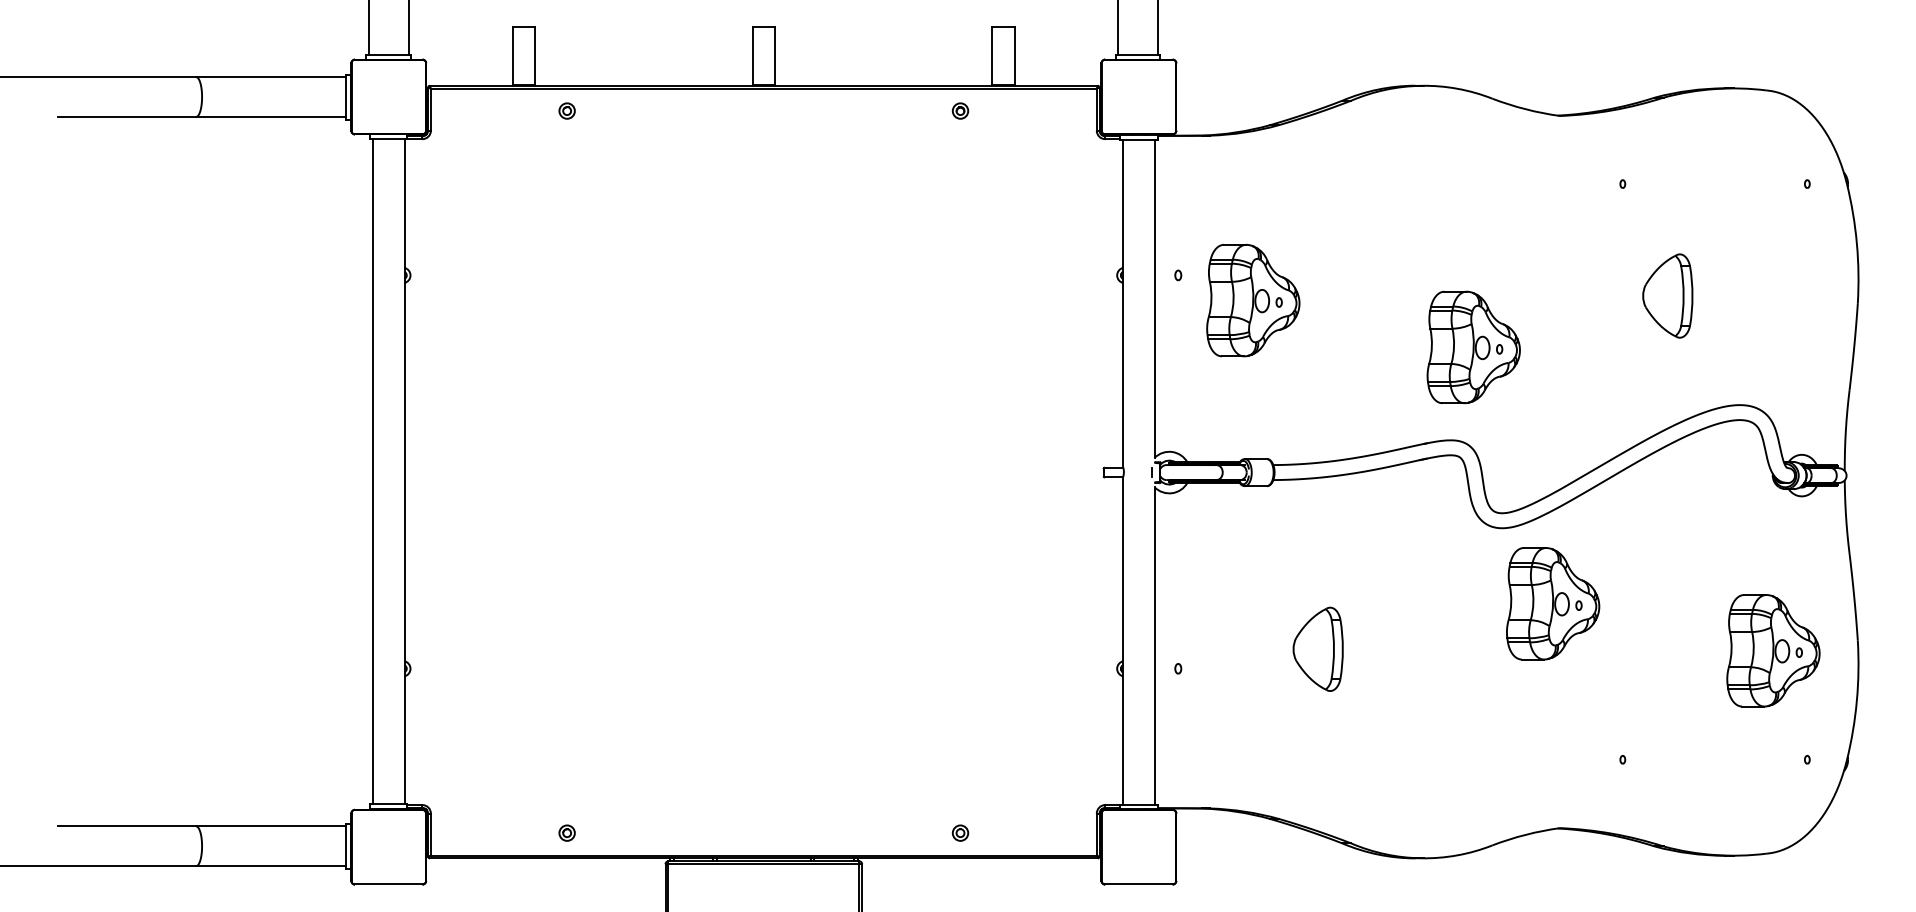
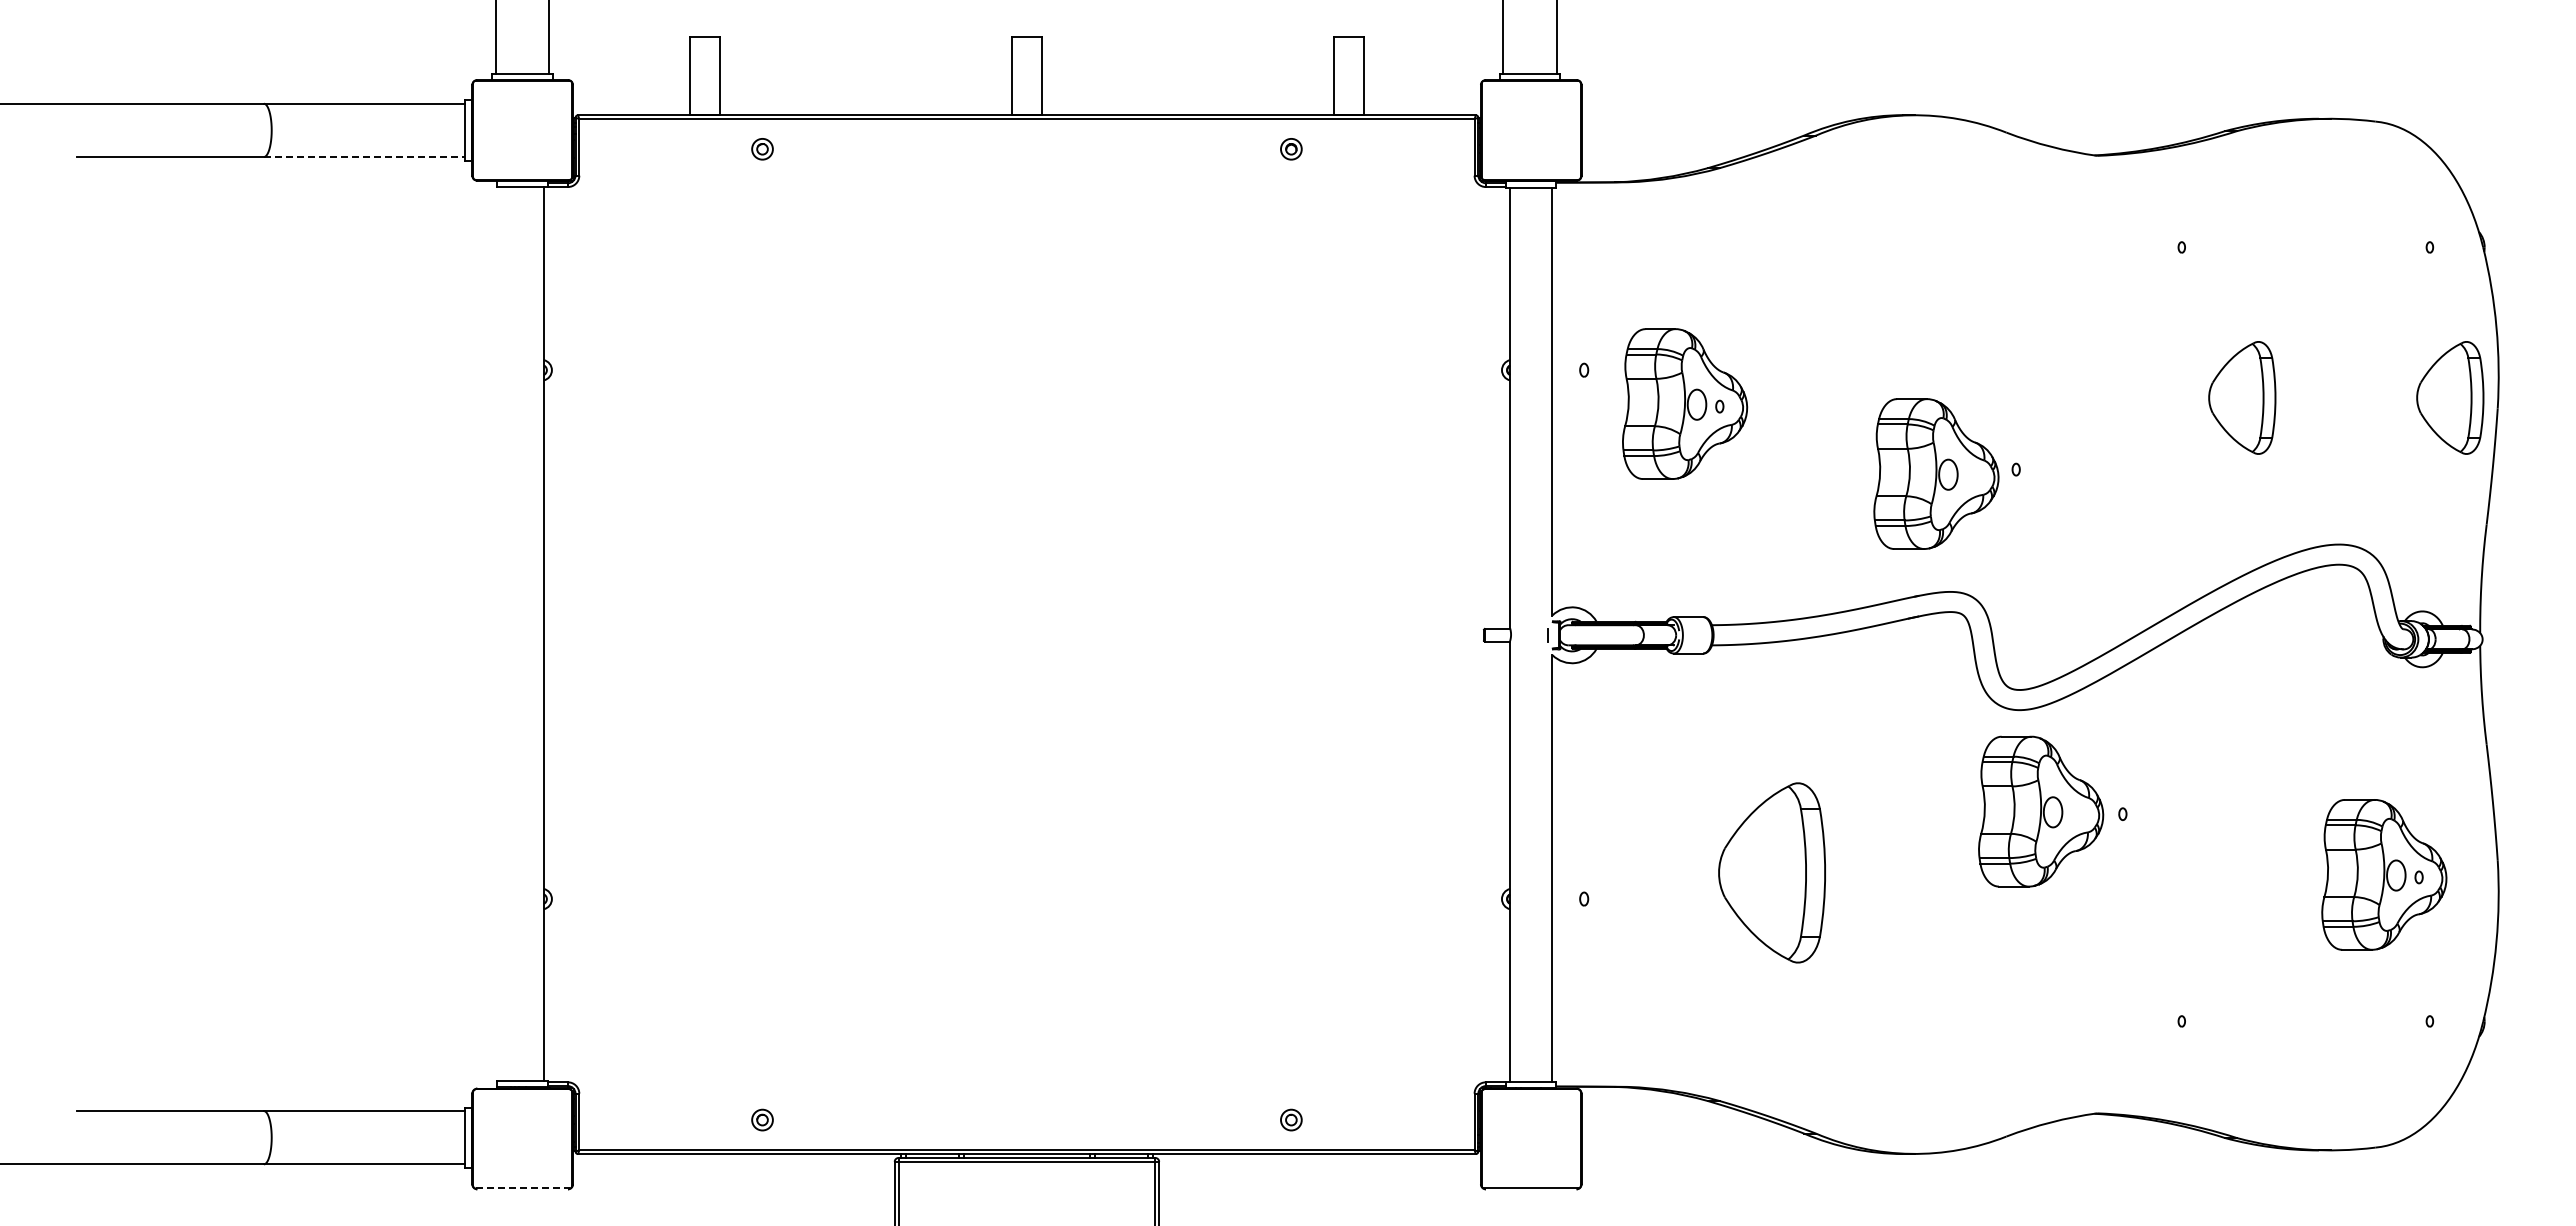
line: (271, 117) -> (364, 157), solid -> dashed
part: (1822, 295) -> (2450, 397), added
part: (1473, 347) -> (1936, 473), moved
line: (373, 471) -> (501, 634), removed
part: (1553, 603) -> (2041, 811), moved
part: (1318, 649) -> (1772, 872), size x1.6
line: (388, 884) -> (522, 1188), solid -> dashed

